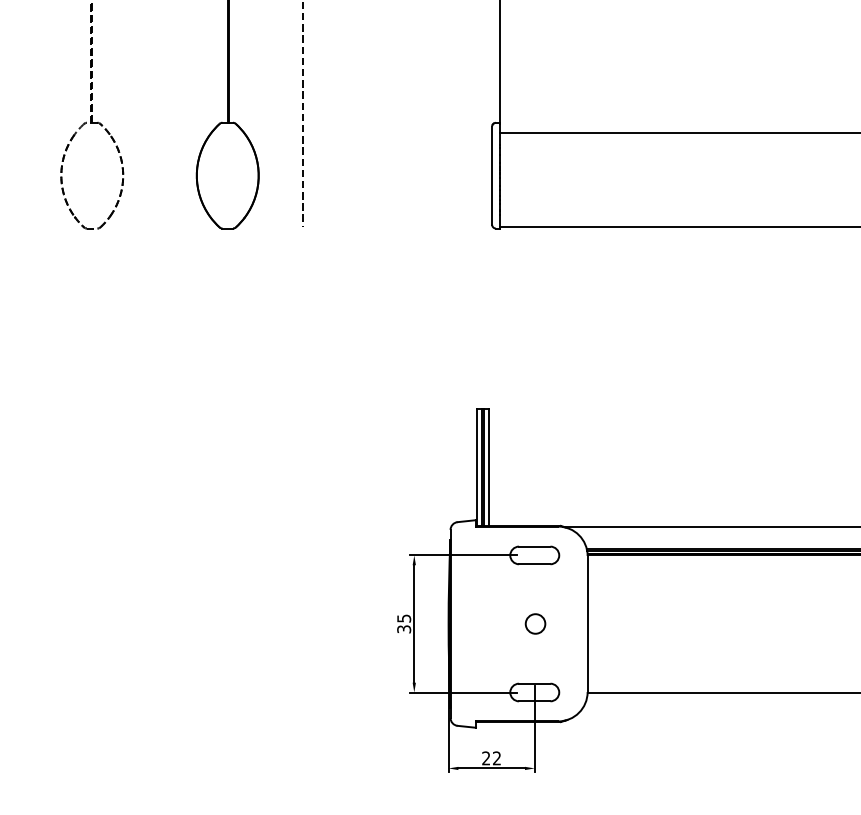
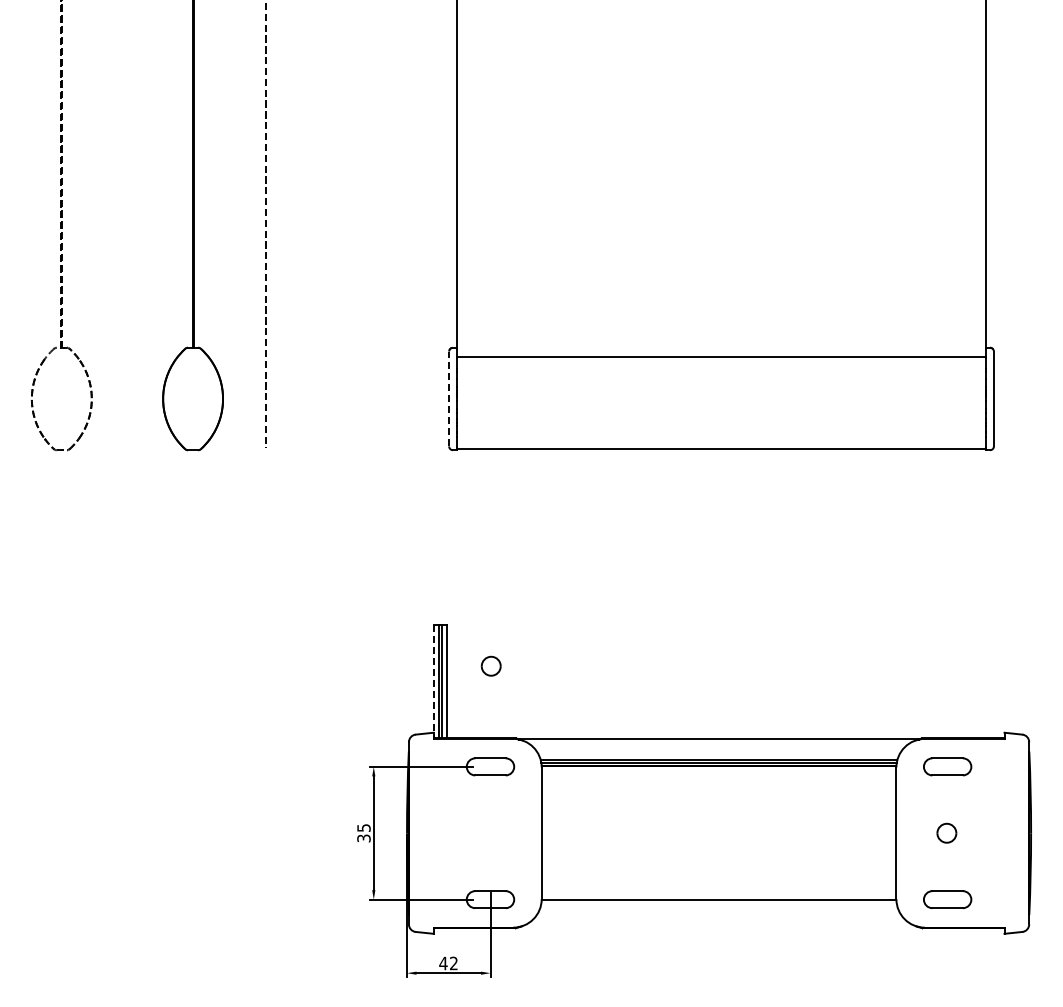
line: (492, 175) -> (449, 398), solid -> dashed
line: (476, 467) -> (434, 681), solid -> dashed
part: (534, 623) -> (490, 665), moved
text: (486, 758) -> (443, 963), 22 -> 42

